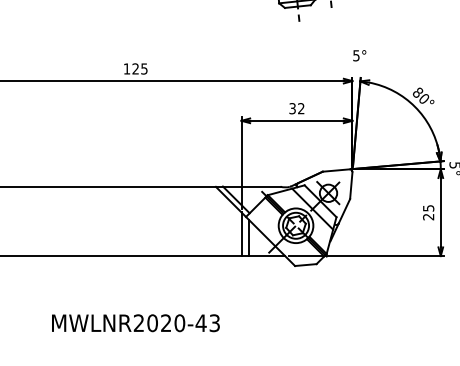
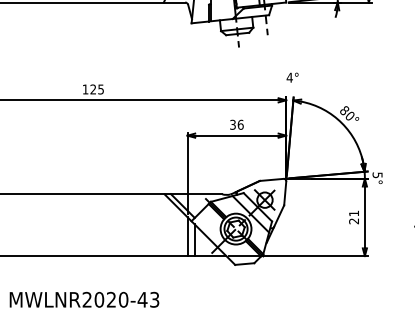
text: (356, 55) -> (289, 77), 5° -> 4°
text: (301, 108) -> (240, 124), 32 -> 36
text: (429, 208) -> (354, 213), 25 -> 21
text: (135, 322) -> (84, 299), moved

